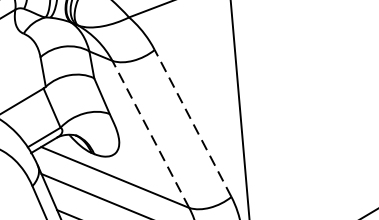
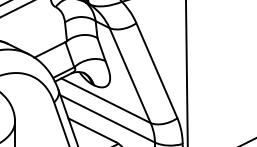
line: (192, 123) -> (156, 70), dashed -> solid
line: (151, 134) -> (130, 75), dashed -> solid

